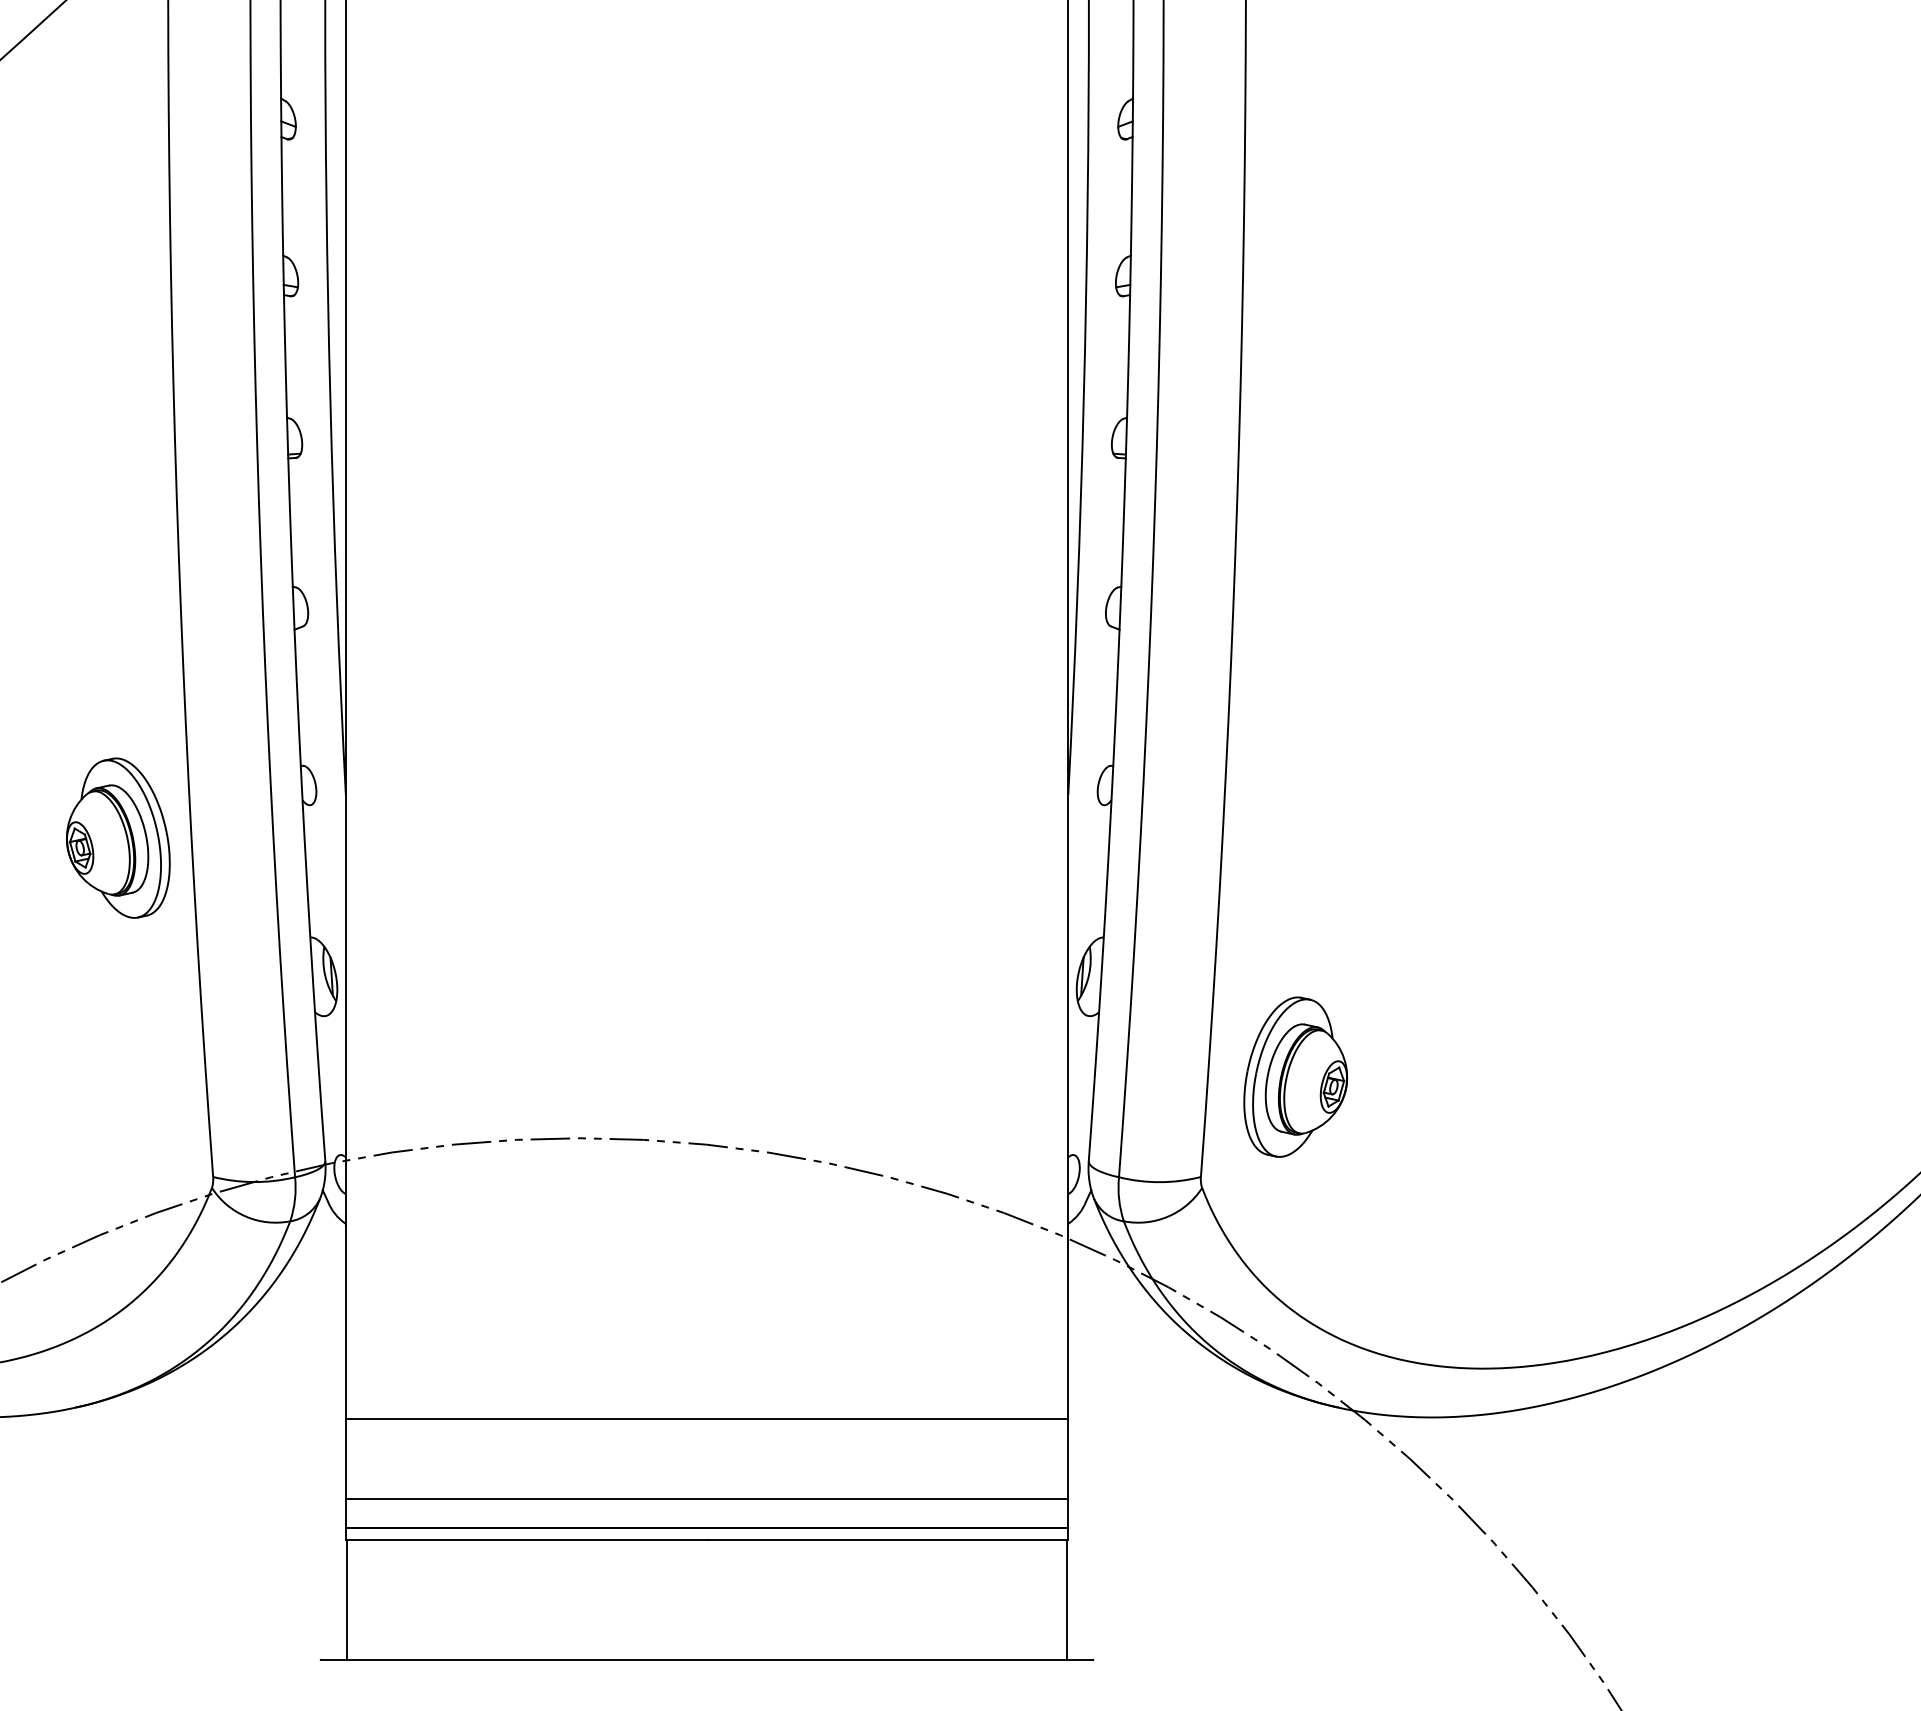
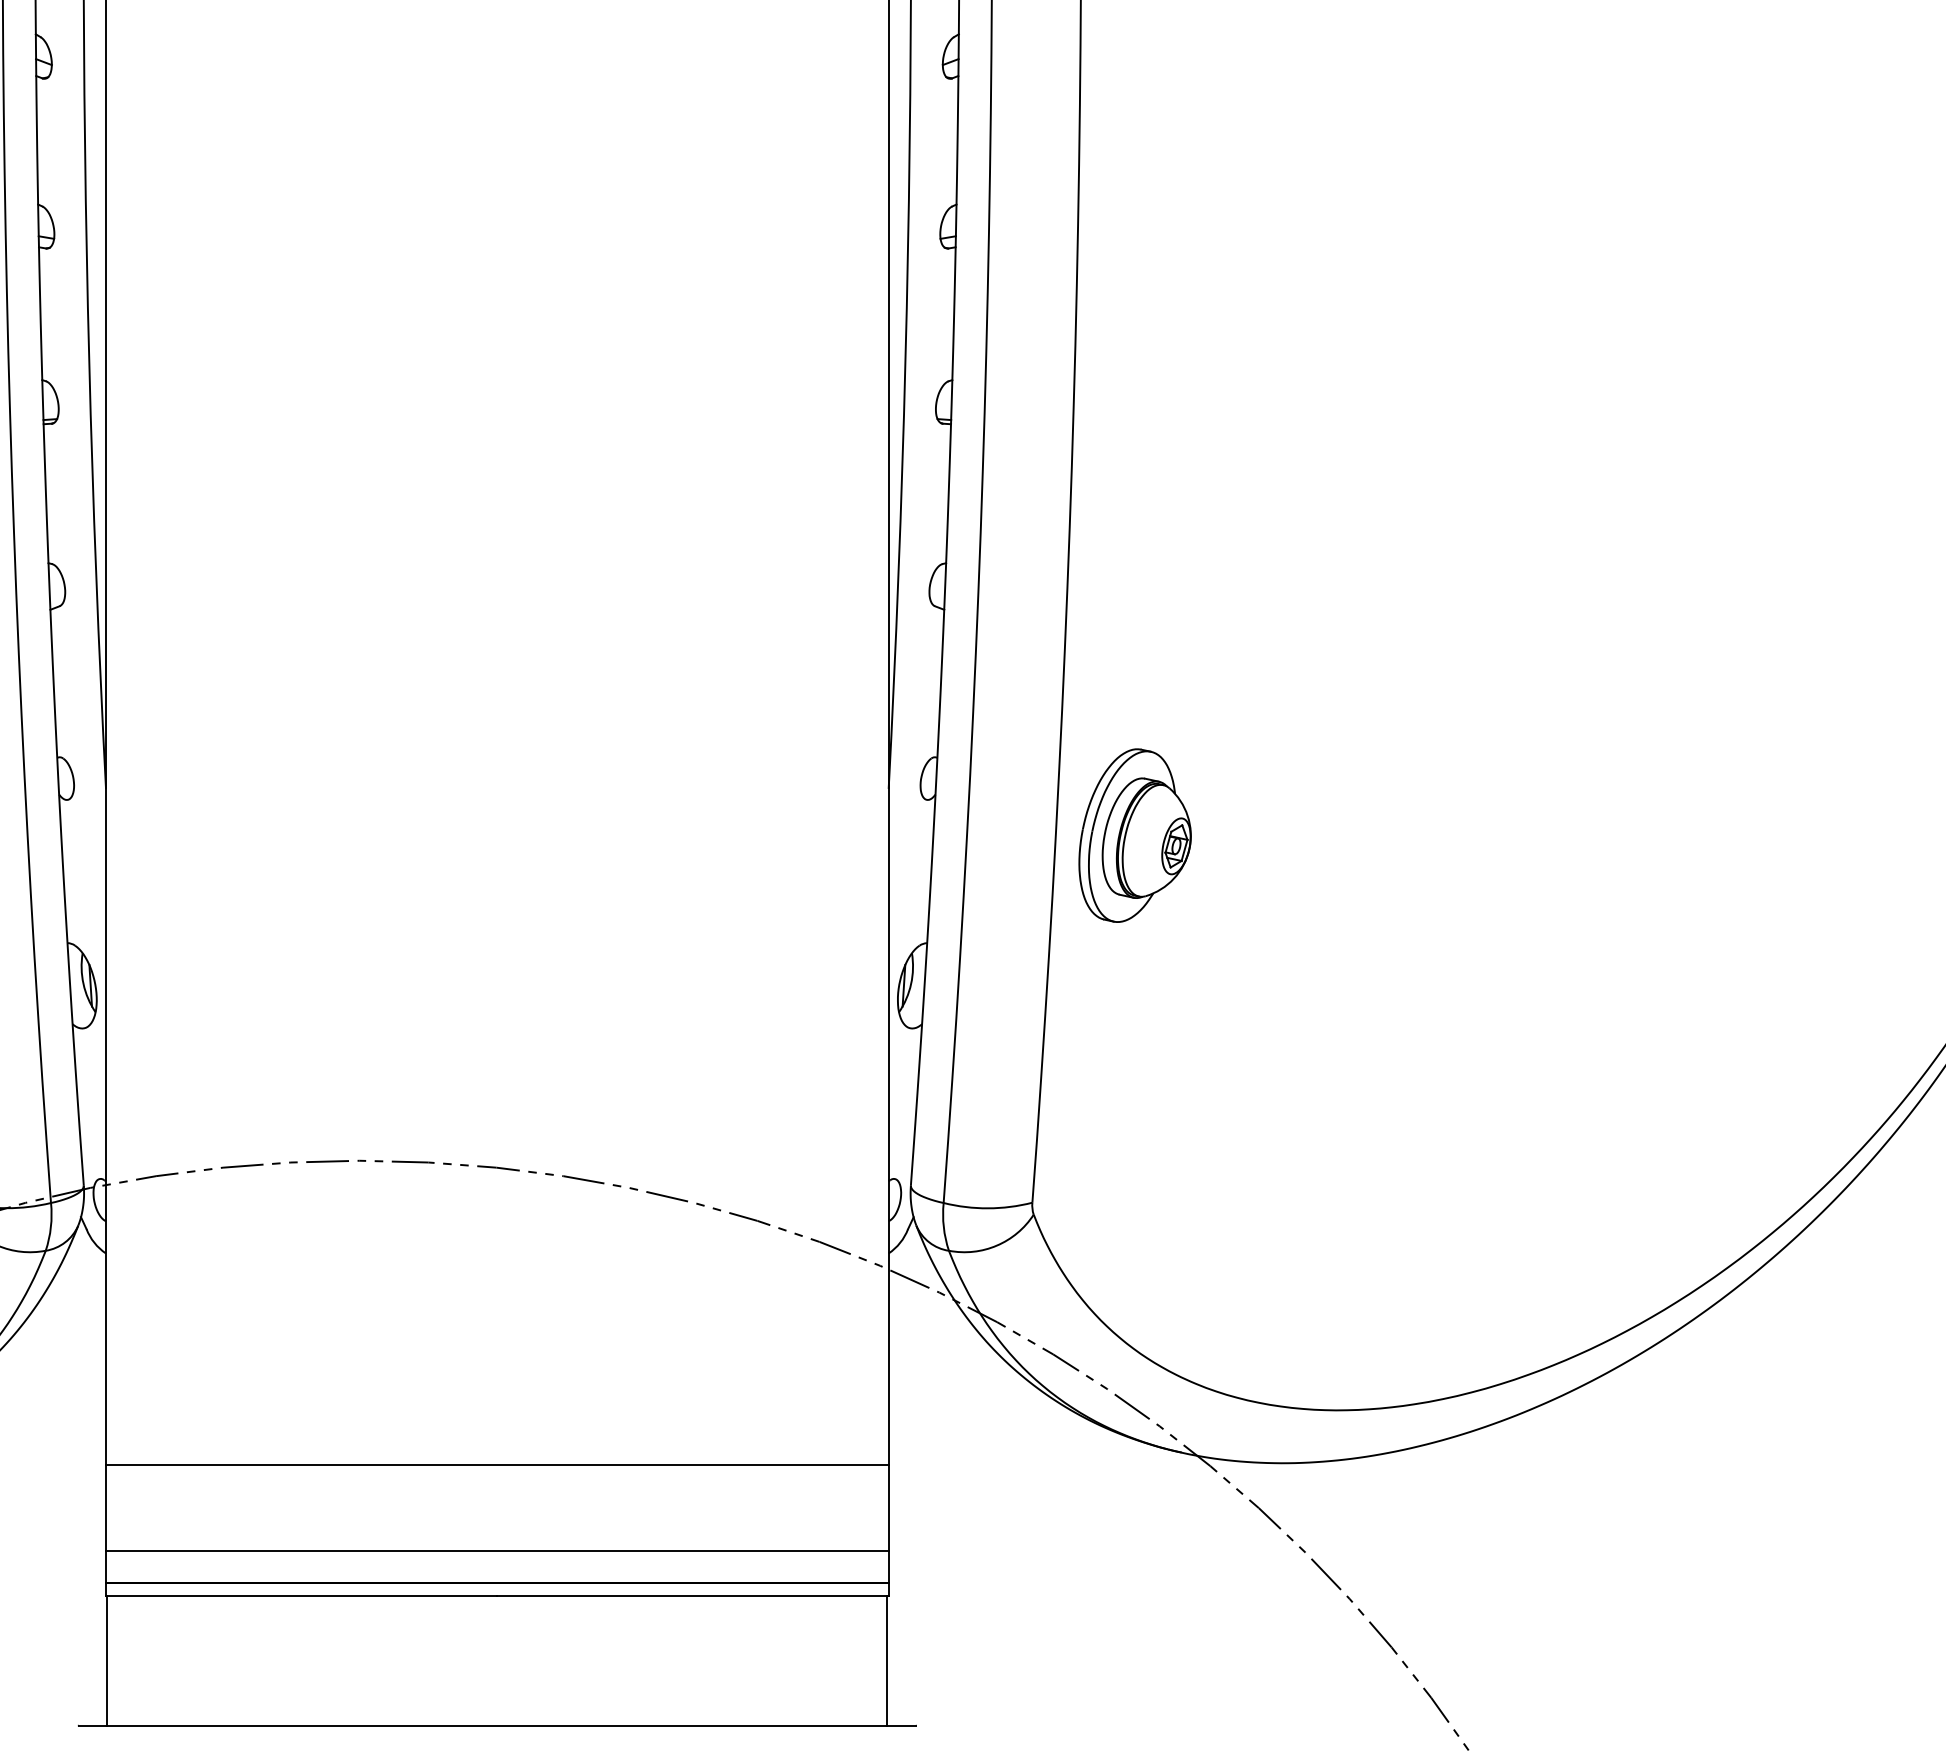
part: (1295, 1076) -> (1134, 834), moved

